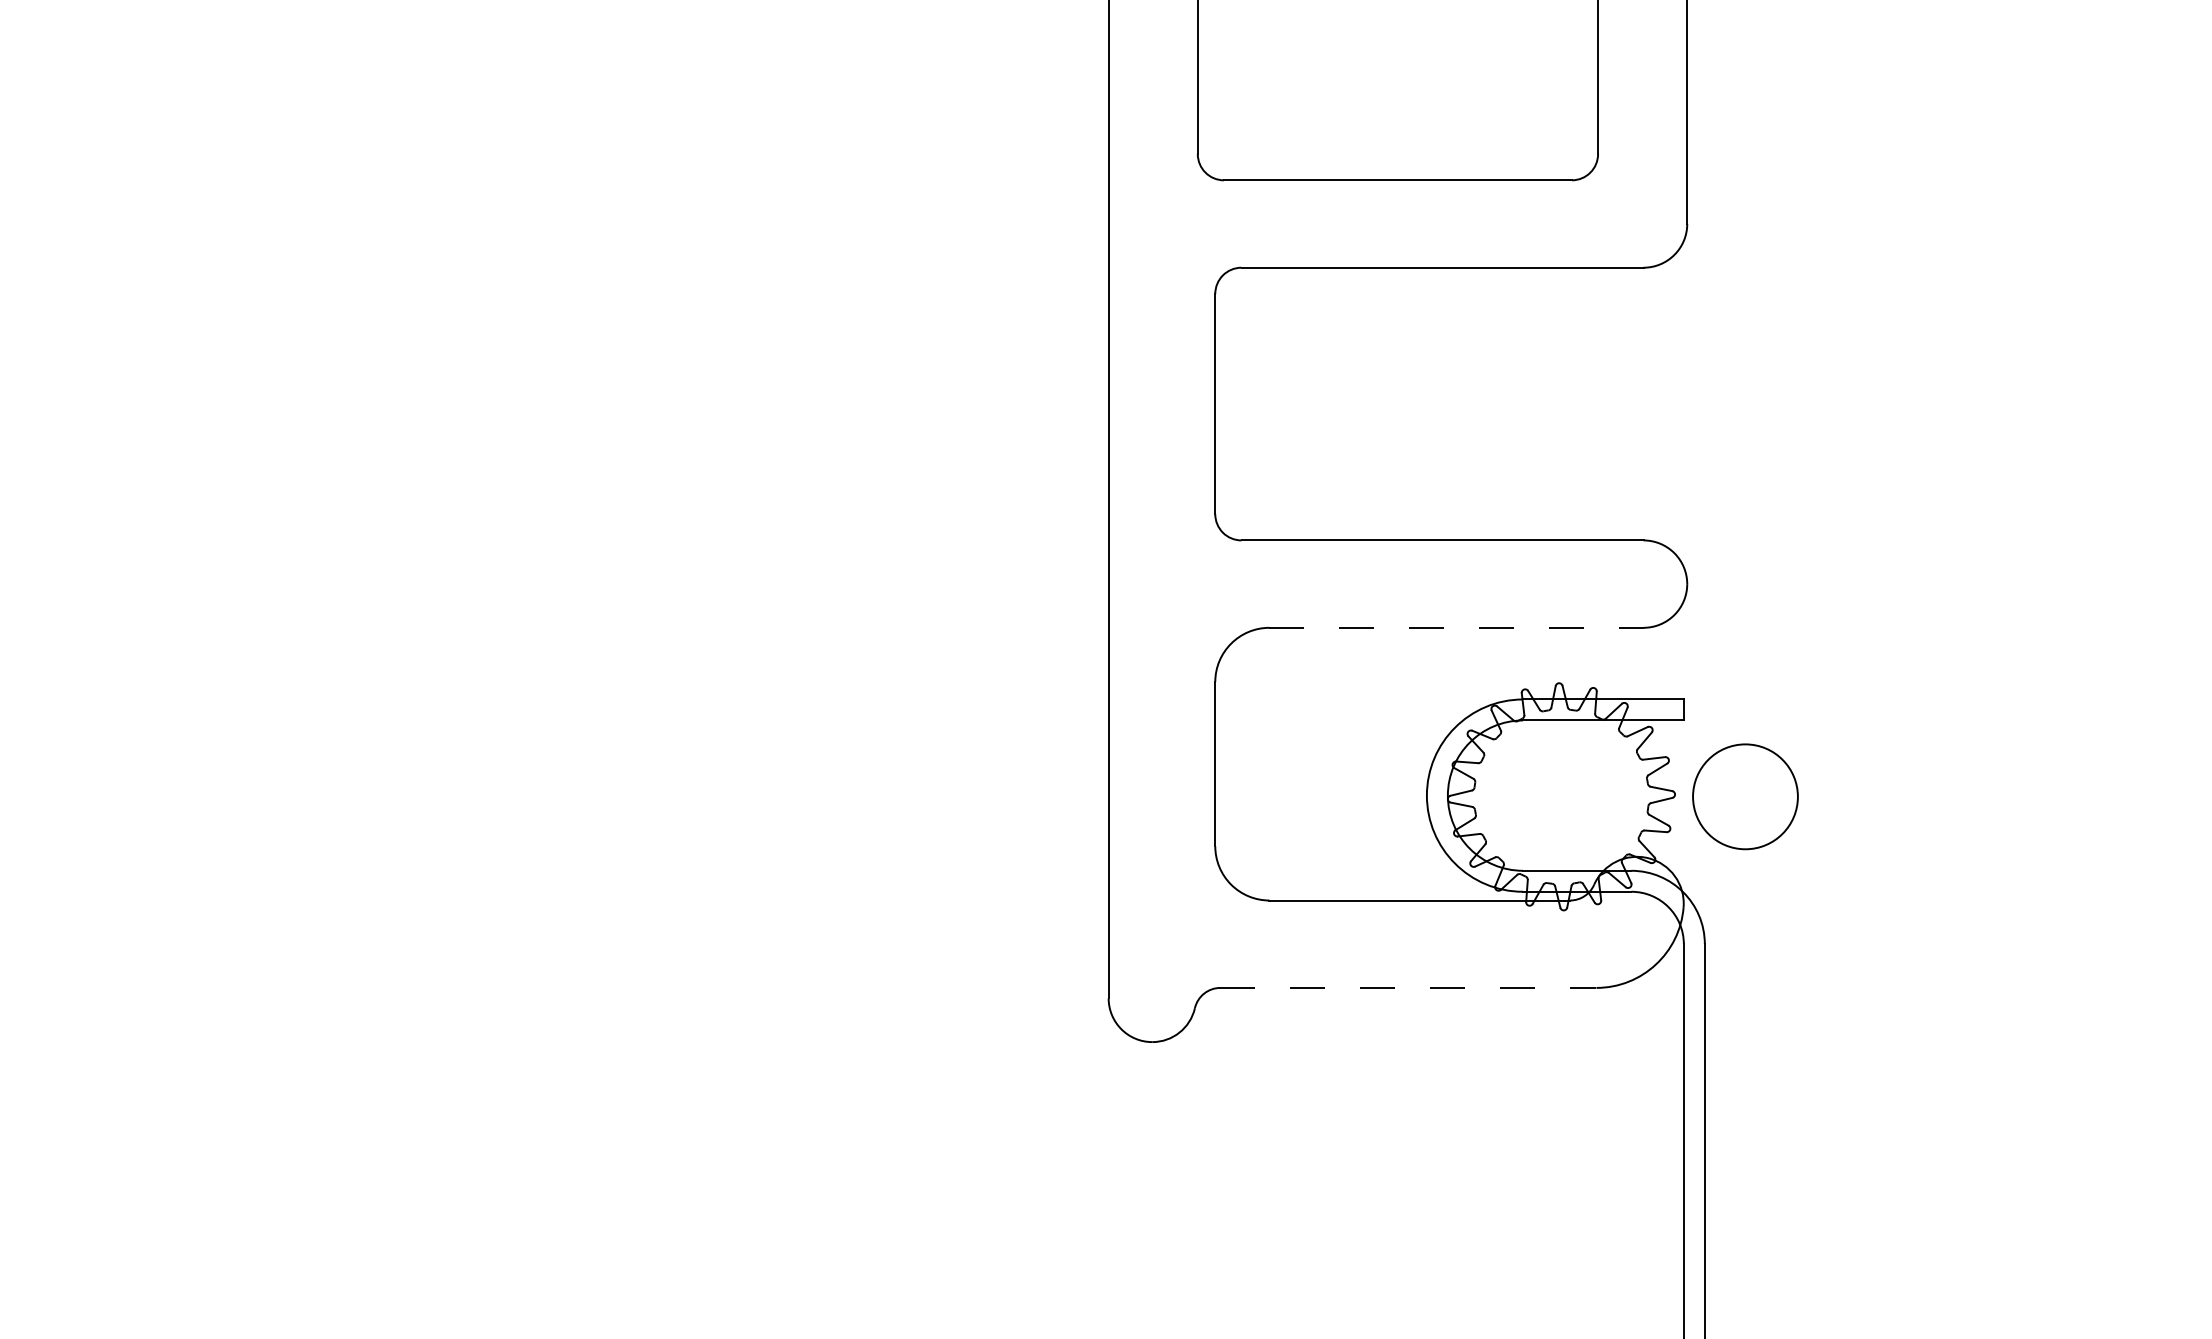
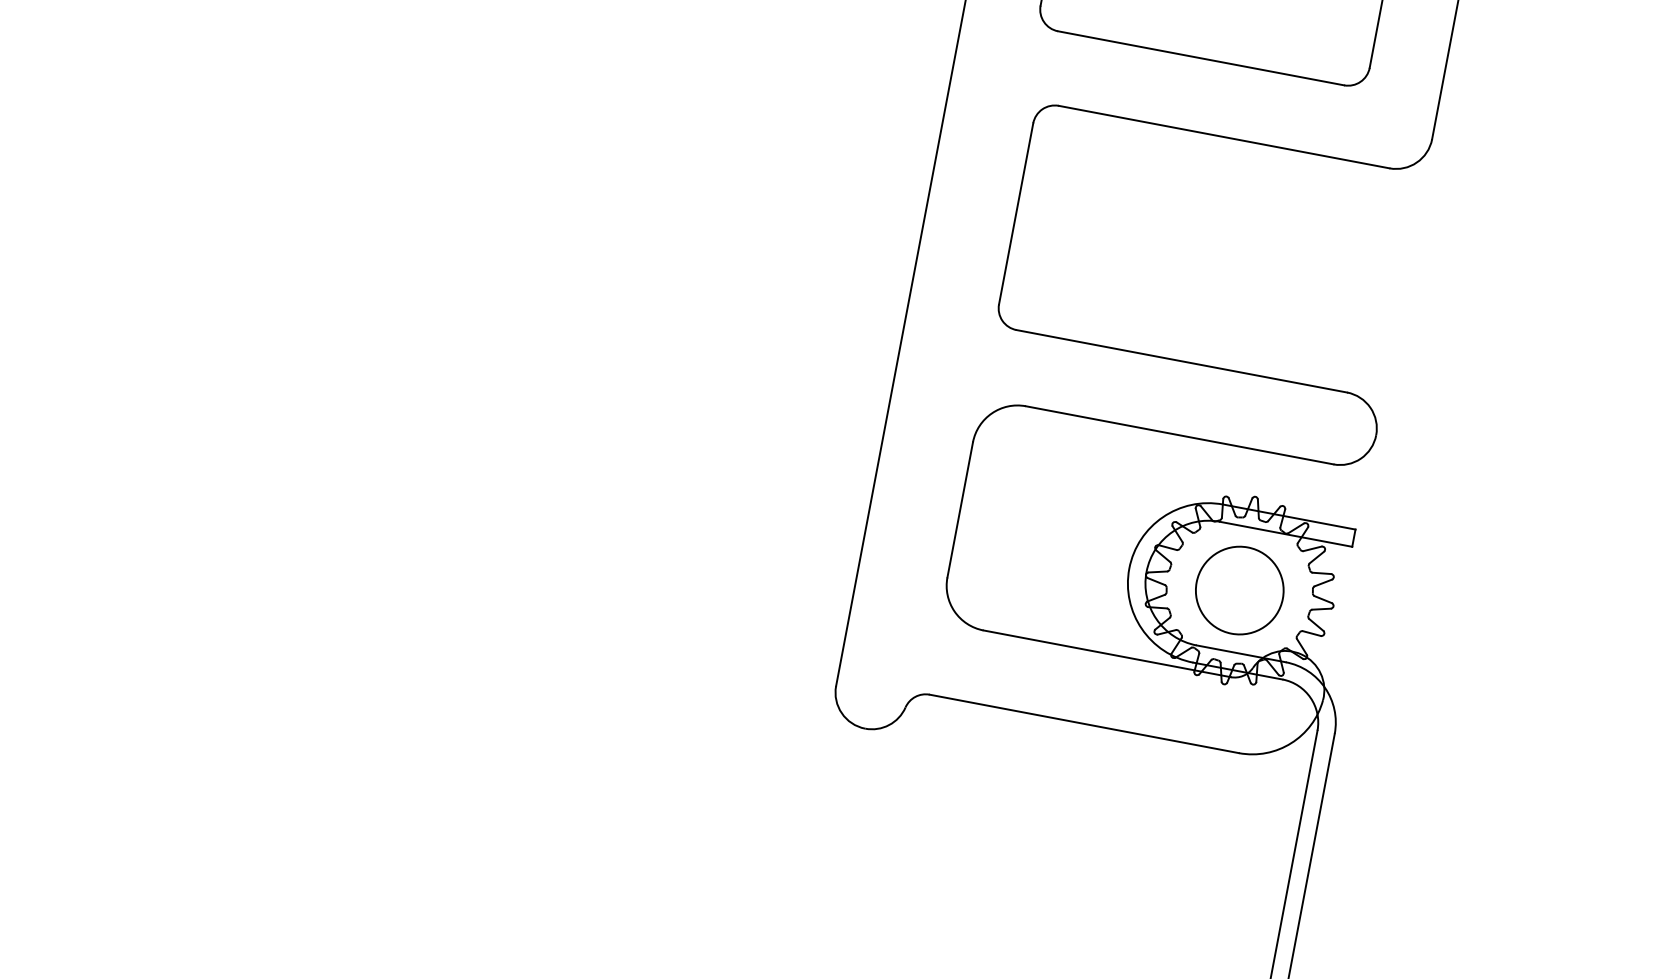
line: (1457, 627) -> (1180, 435), dashed -> solid
circle: (1745, 796) -> (1239, 590), moved
line: (1408, 987) -> (1084, 723), dashed -> solid

